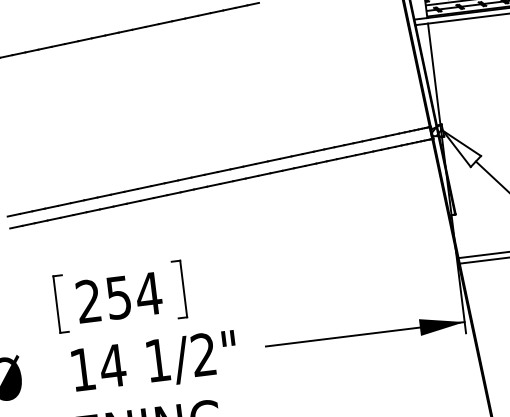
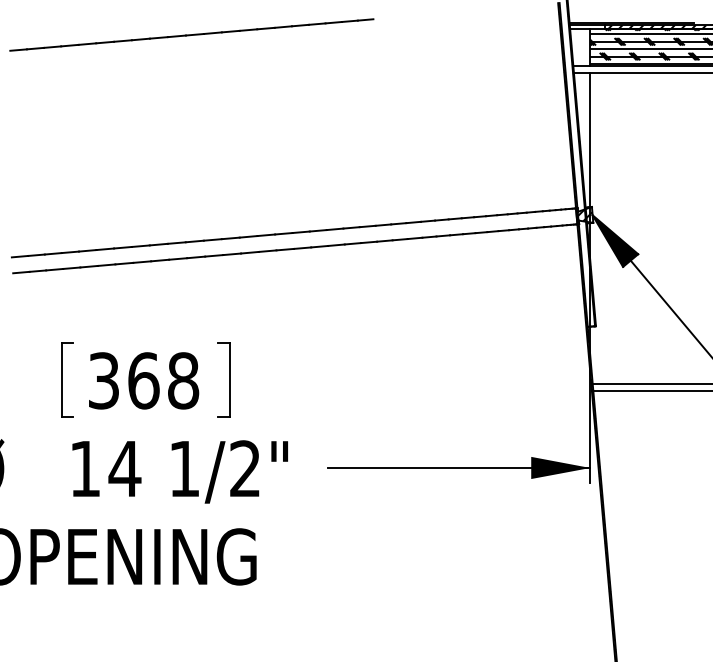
fill: (462, 147) -> (615, 240), added
text: (118, 297) -> (143, 380), 254 -> 368

